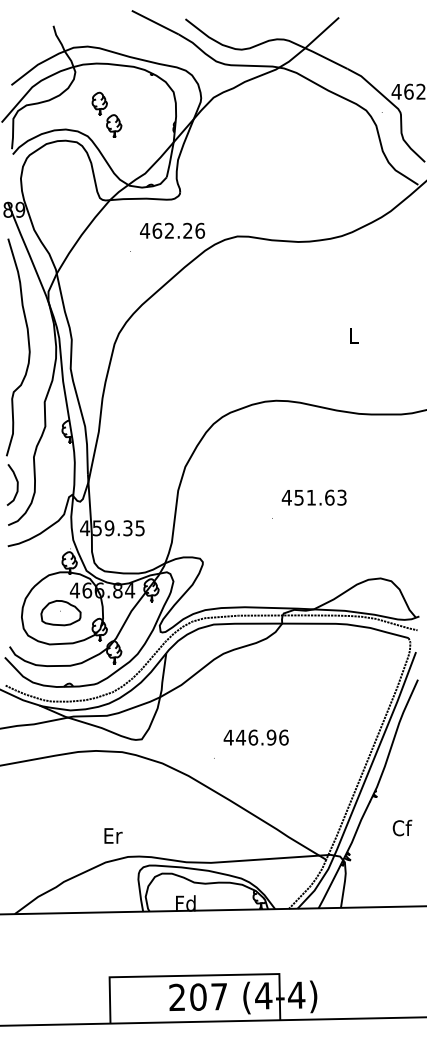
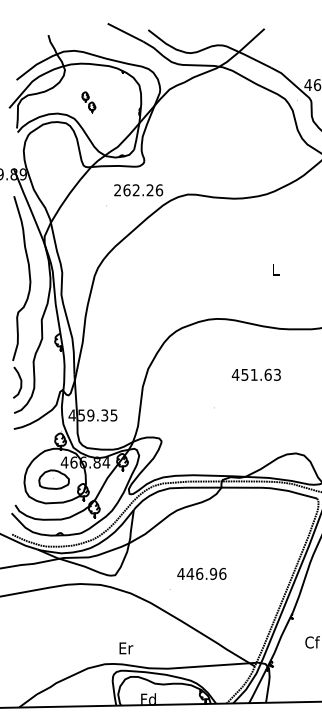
part: (106, 114) -> (88, 102), size x0.6
text: (145, 230) -> (118, 190), 462.26 -> 262.26
text: (313, 497) -> (255, 374), moved
text: (113, 835) -> (126, 648), moved

